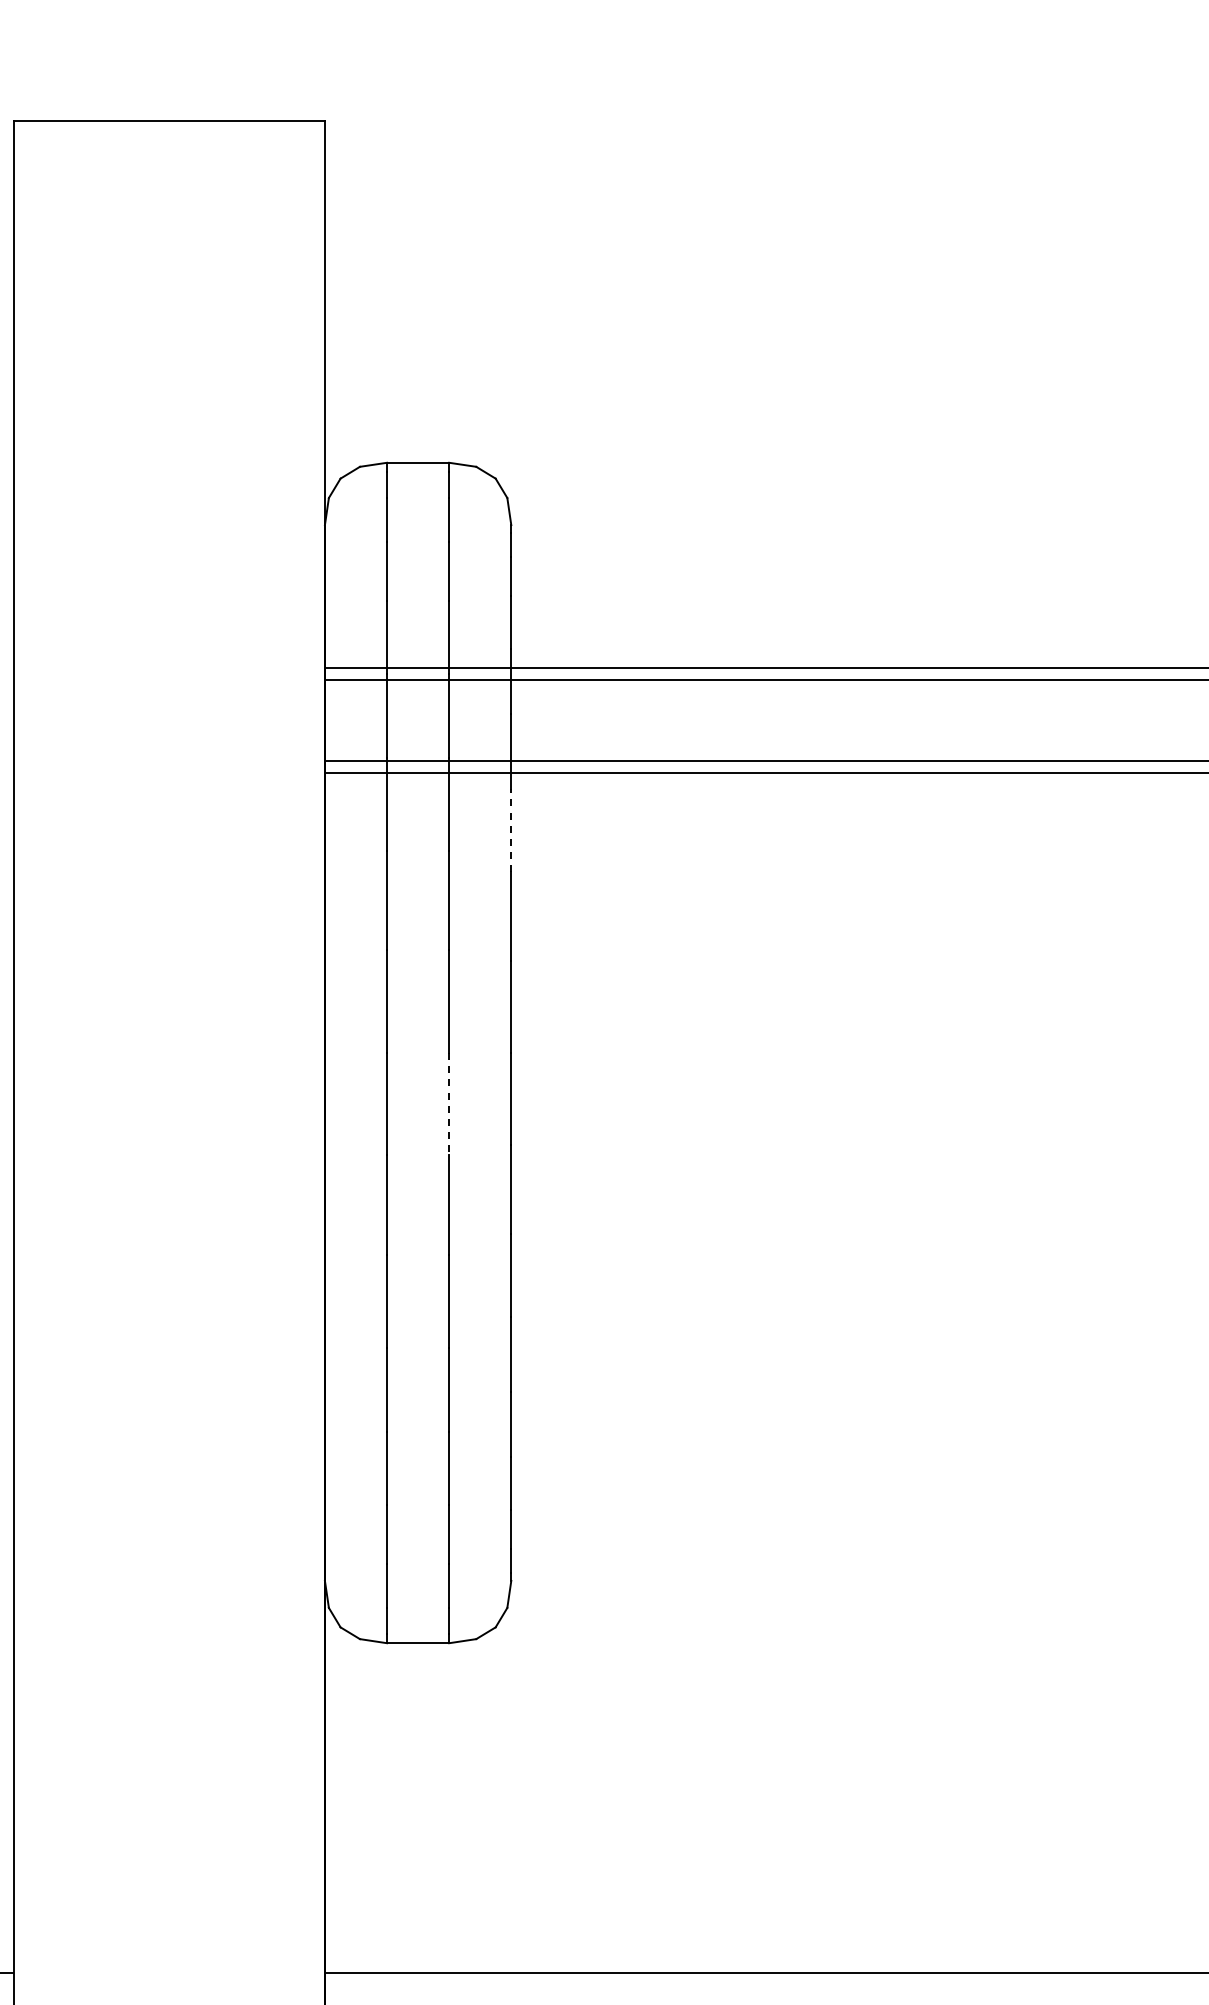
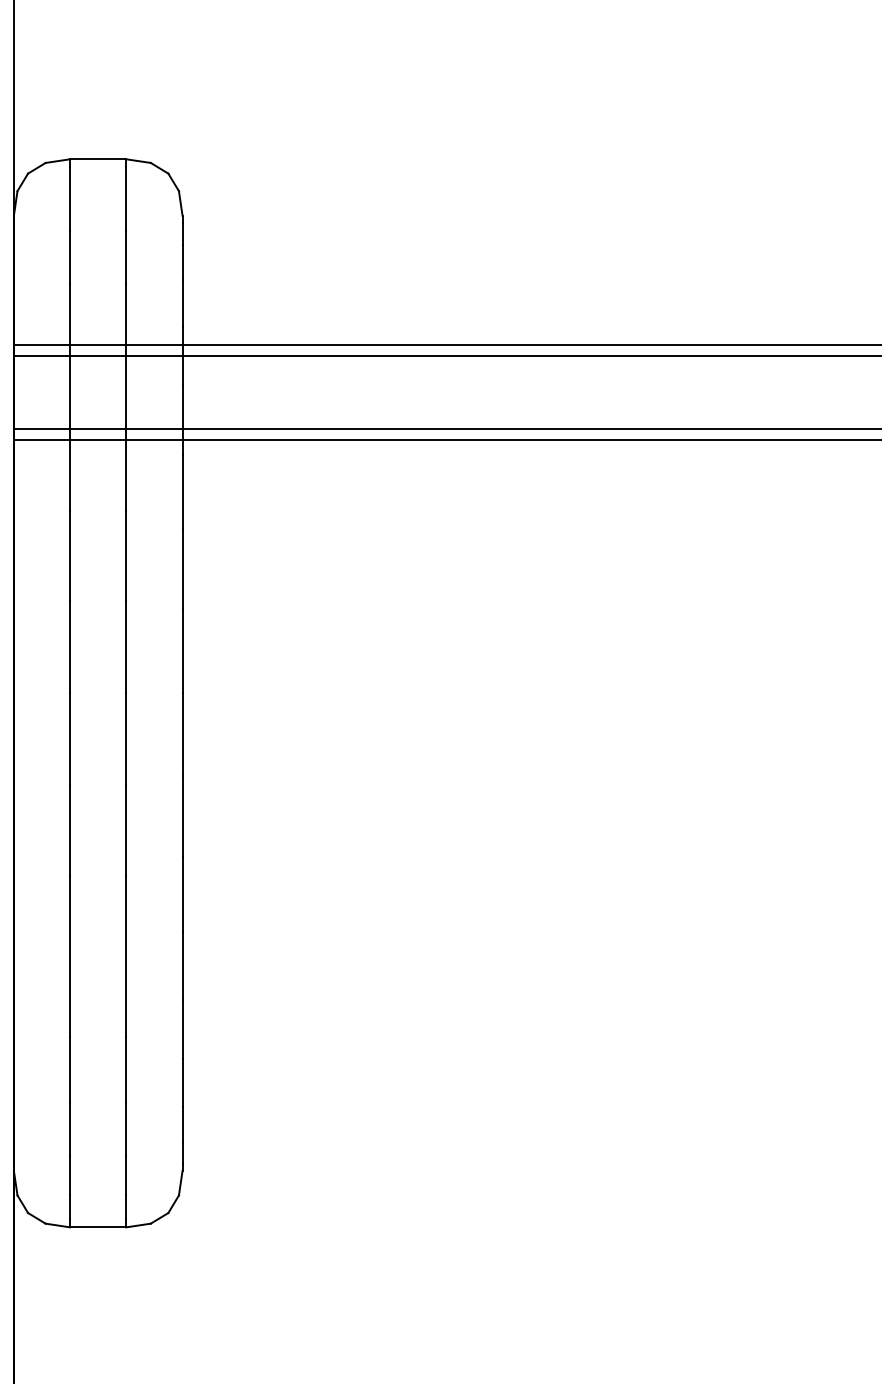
line: (511, 830) -> (182, 492), dashed -> solid
line: (449, 1104) -> (126, 739), dashed -> solid

